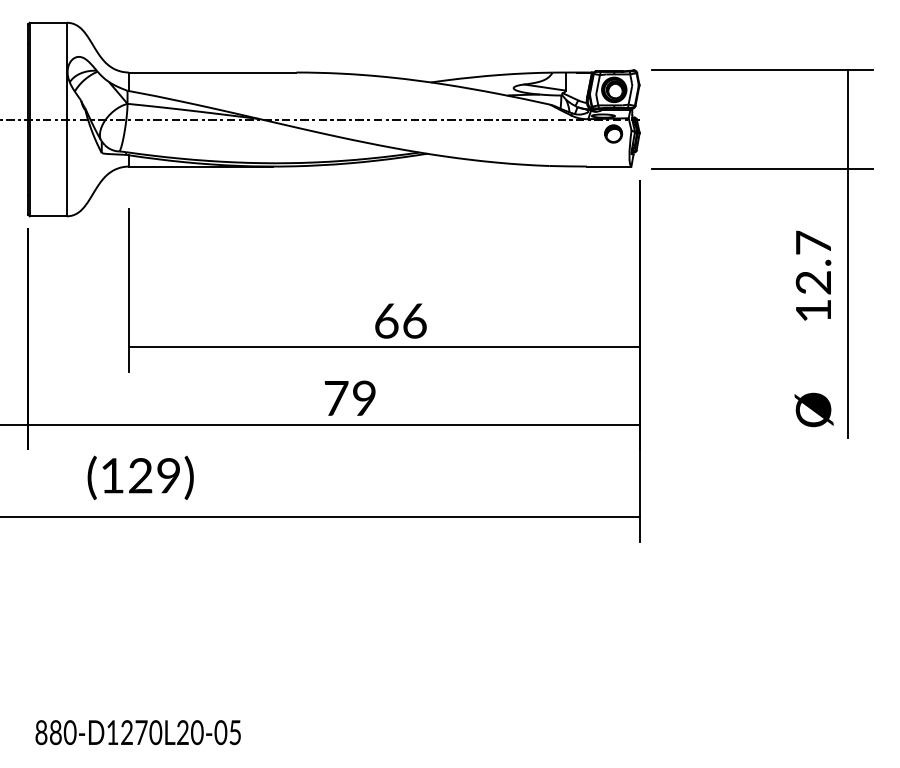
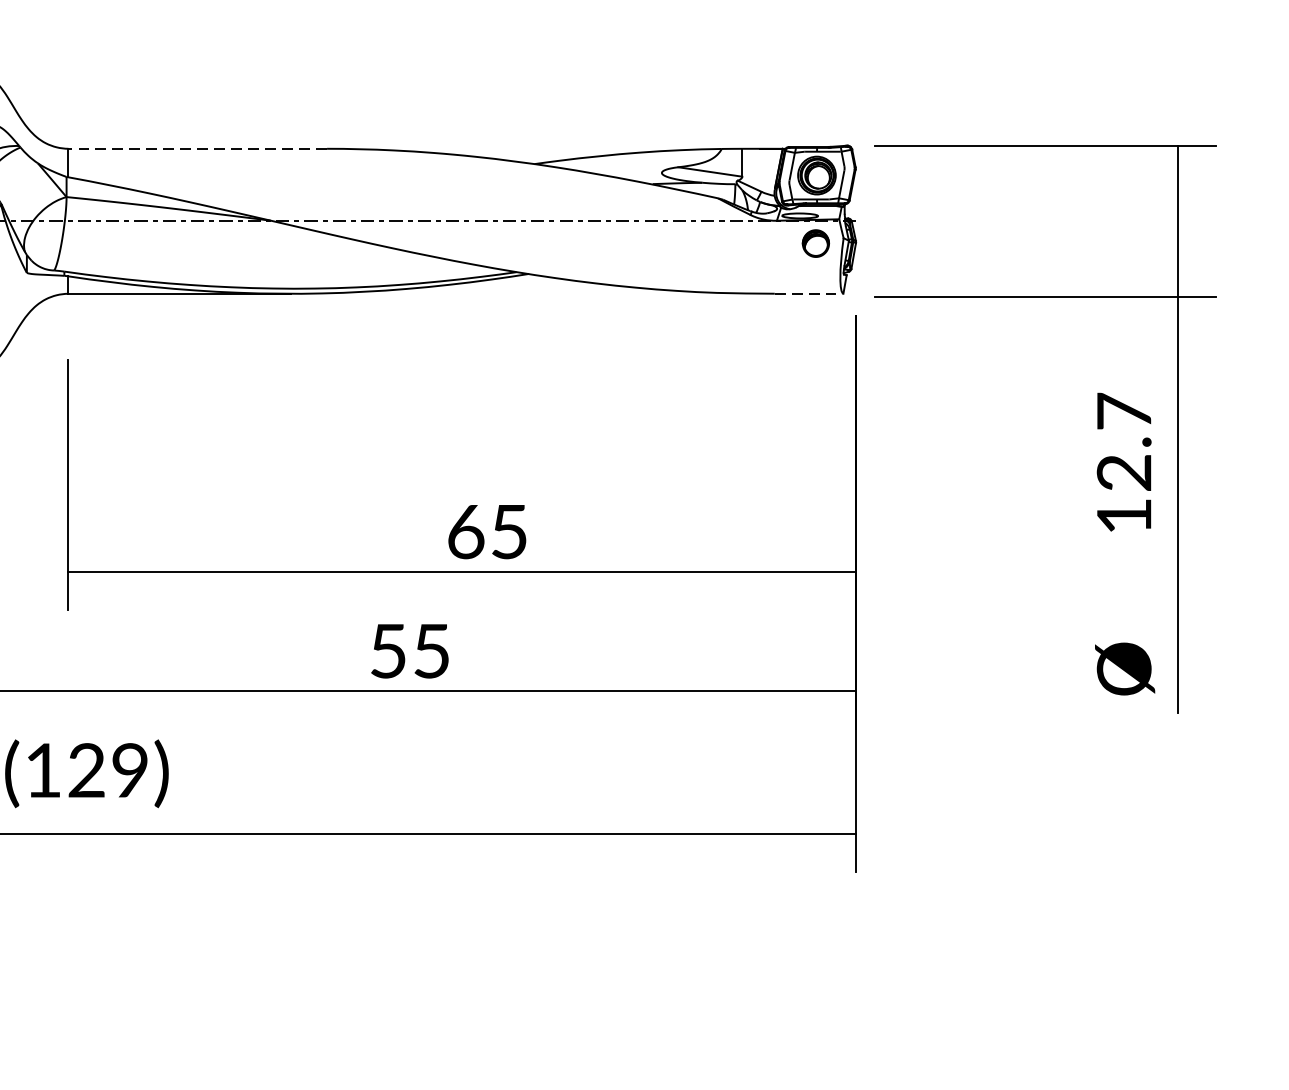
line: (212, 72) -> (197, 148), solid -> dashed
line: (609, 166) -> (809, 293), solid -> dashed
text: (414, 320) -> (508, 531), 66 -> 65
text: (349, 398) -> (408, 651), 79 -> 55

